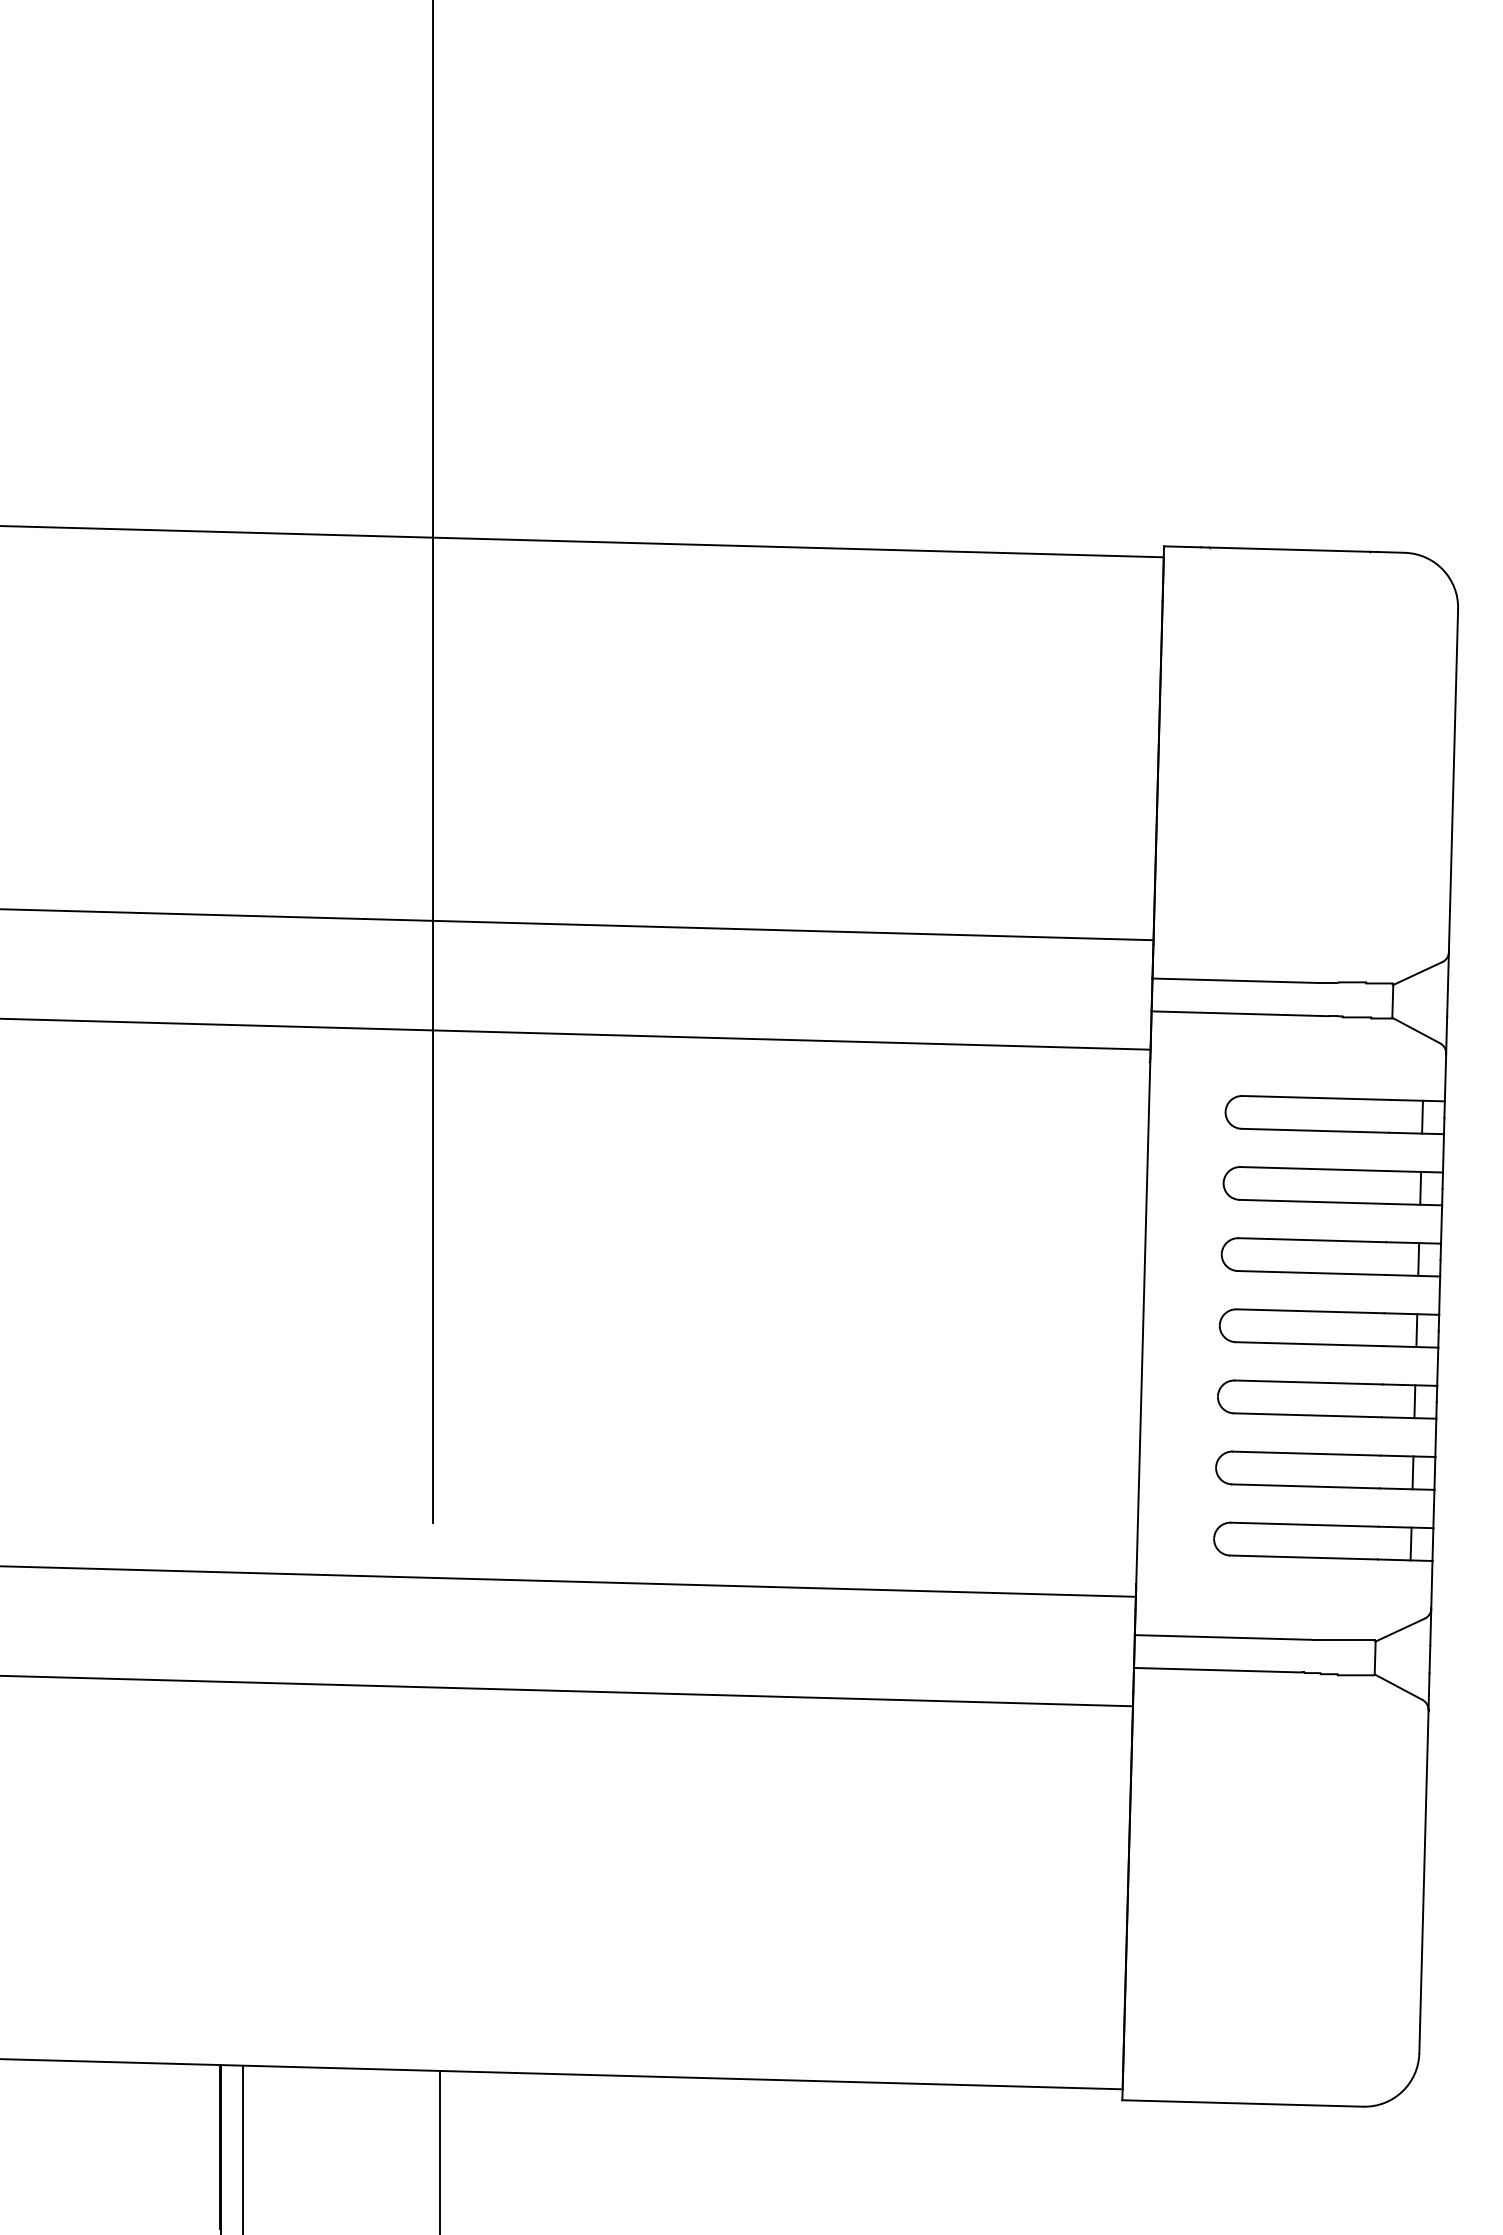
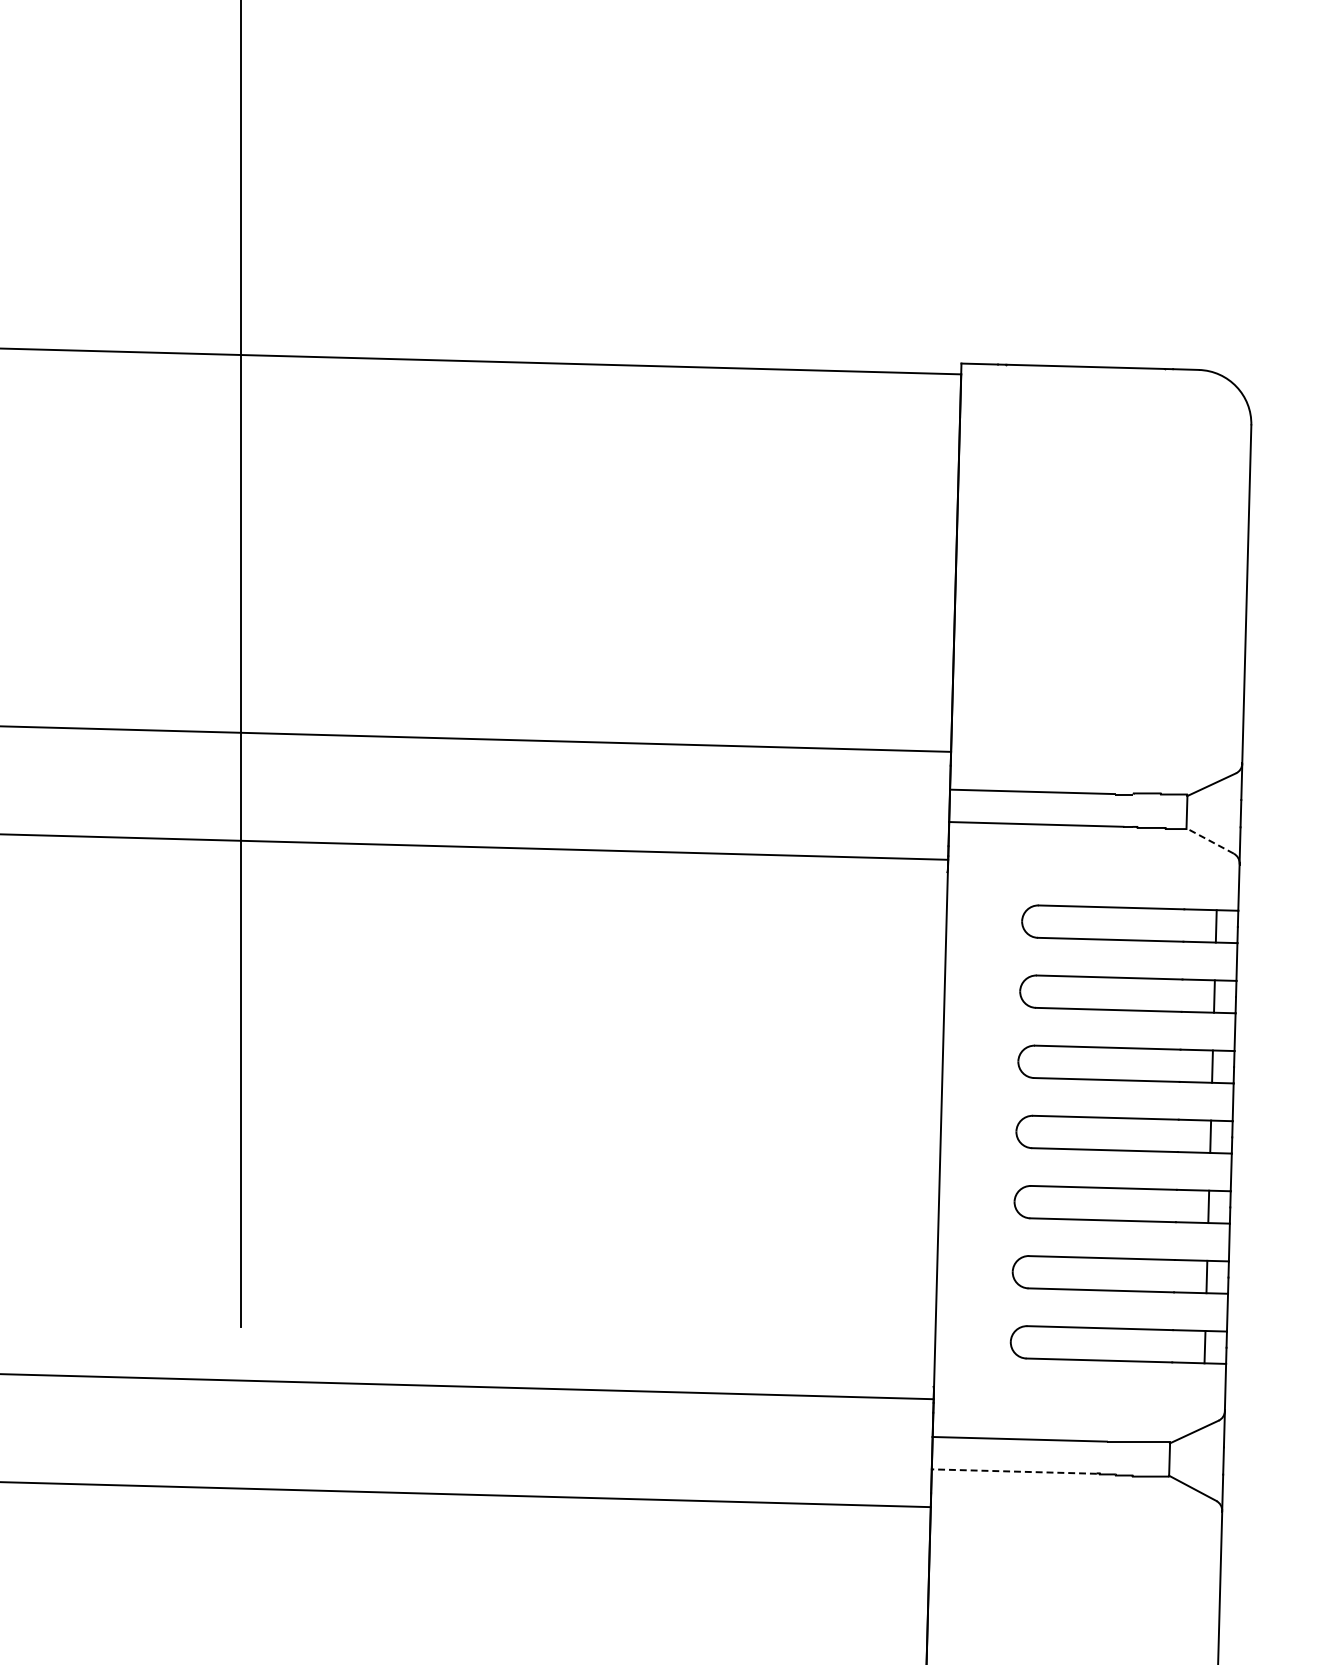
line: (1415, 1030) -> (1209, 840), solid -> dashed
line: (1217, 1670) -> (1014, 1471), solid -> dashed

